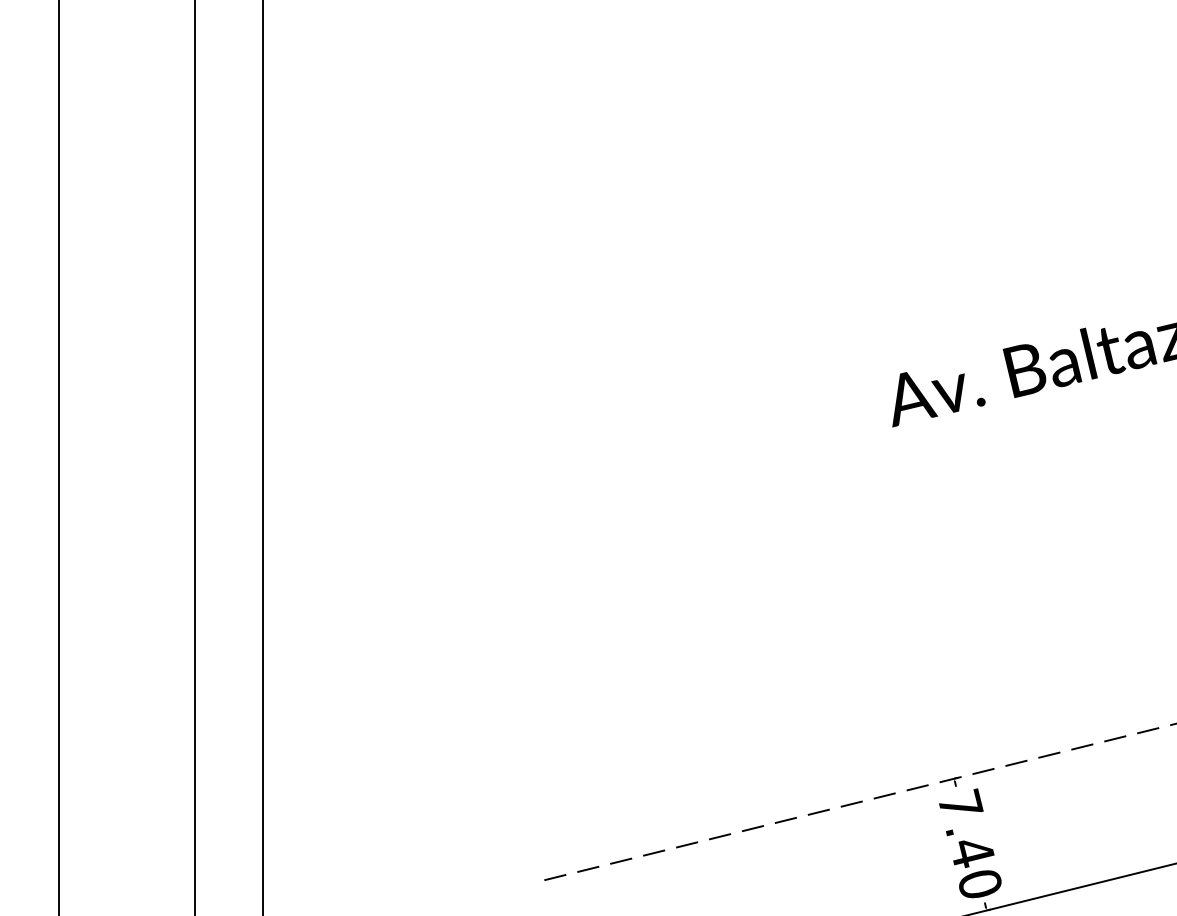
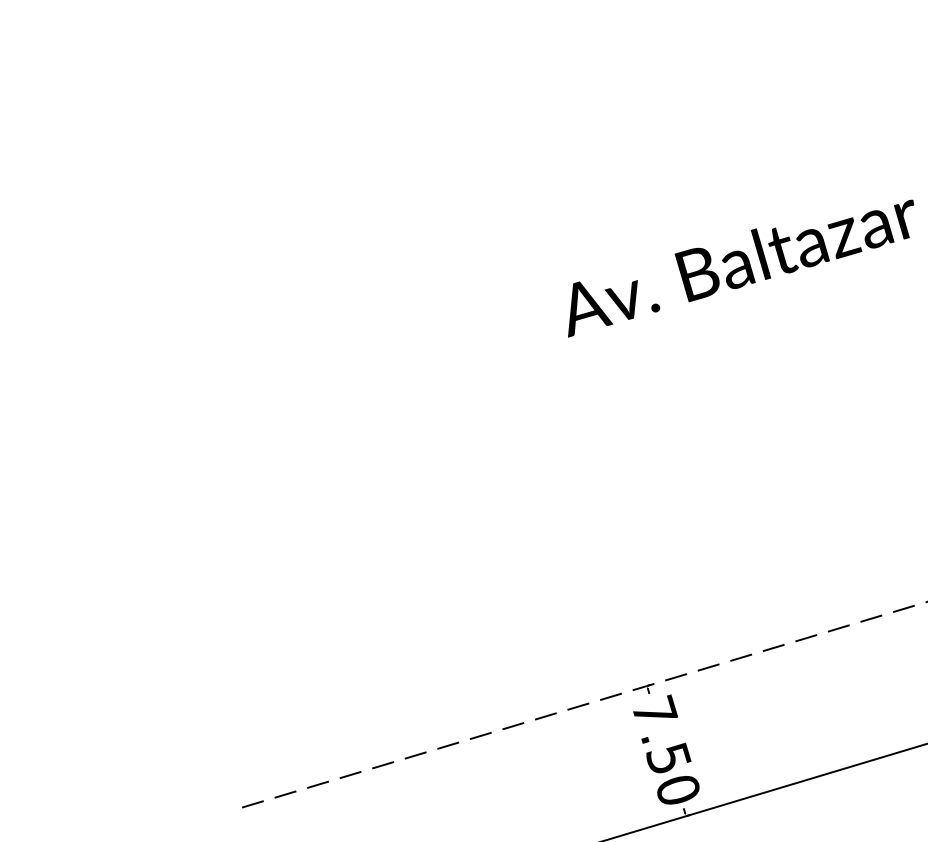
text: (972, 852) -> (669, 758), 7.40 -> 7.50

